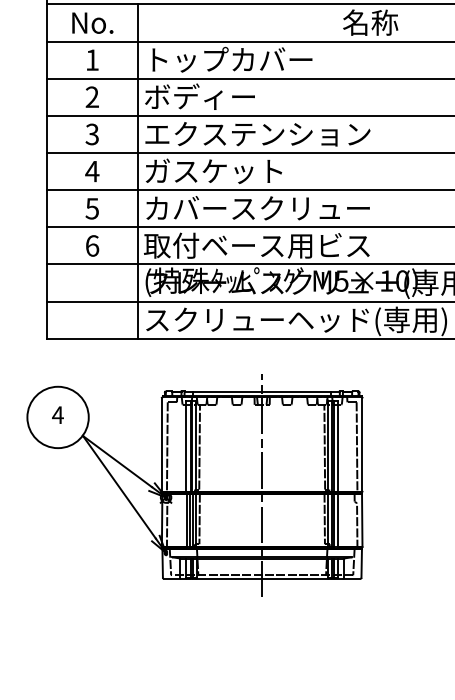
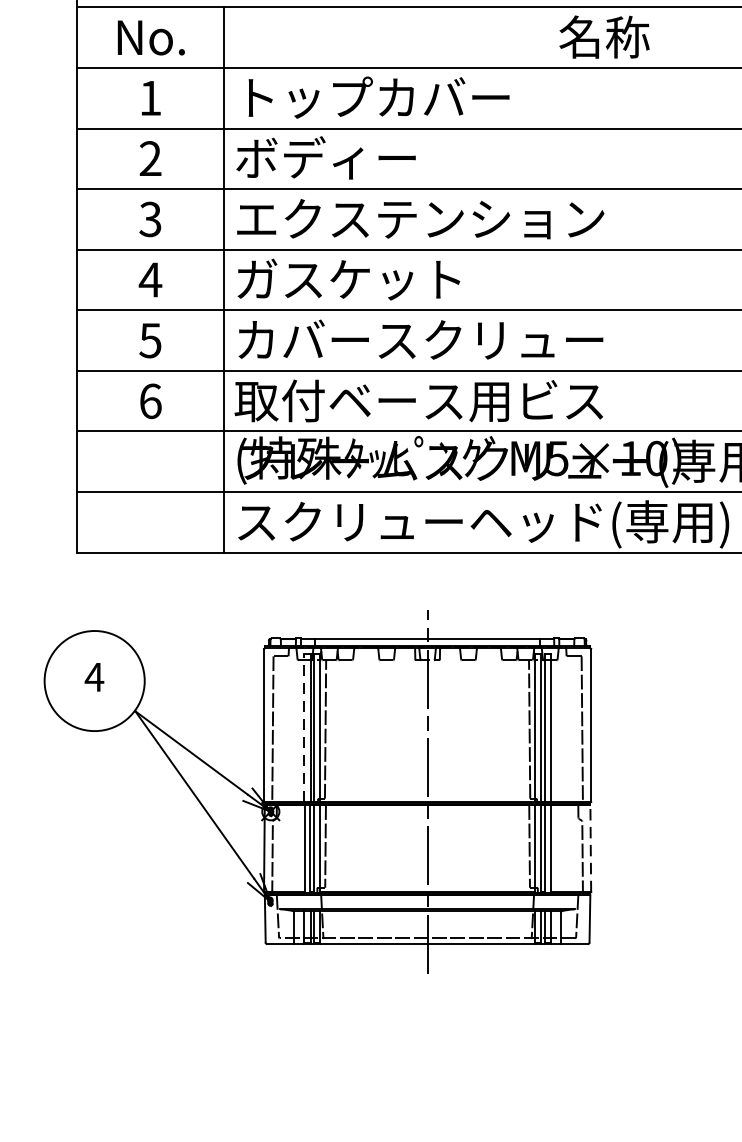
line: (186, 445) -> (304, 726), solid -> dashed
line: (362, 520) -> (591, 849), solid -> dashed

